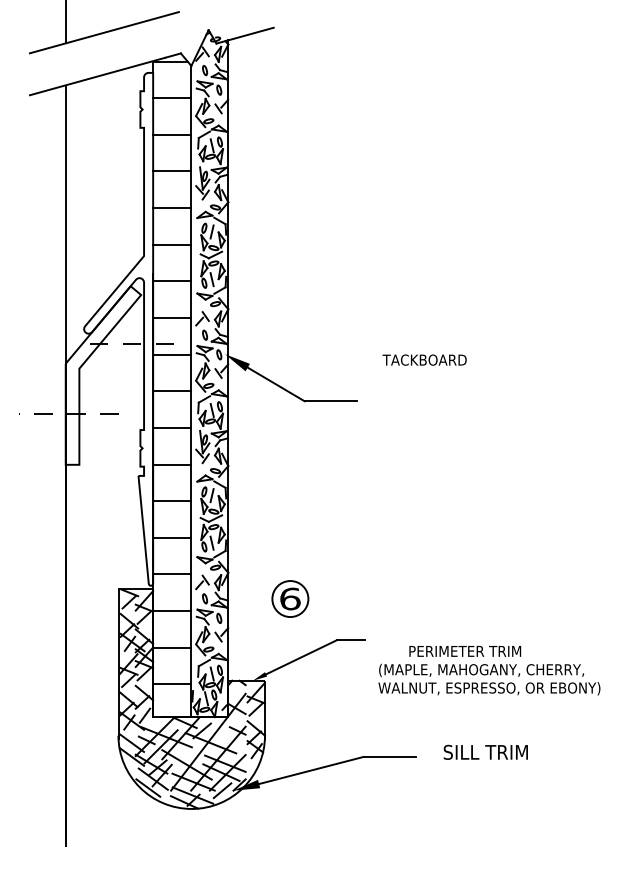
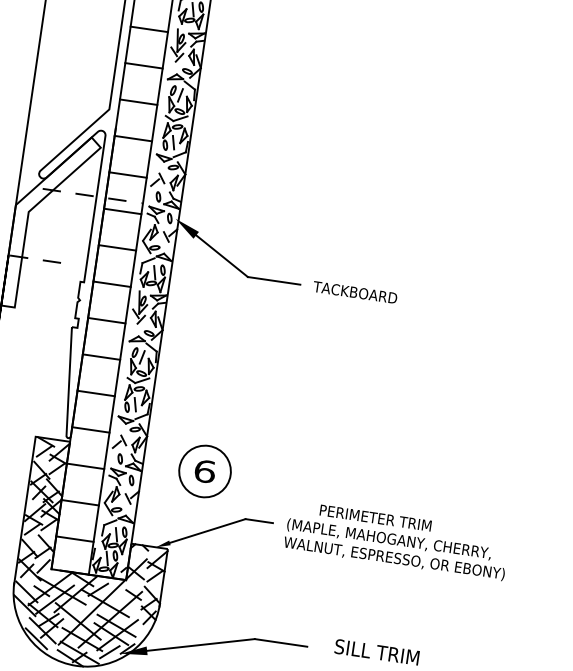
text: (424, 359) -> (355, 291), moved
circle: (290, 598) -> (205, 471), size x1.43
text: (489, 670) -> (397, 540), moved

